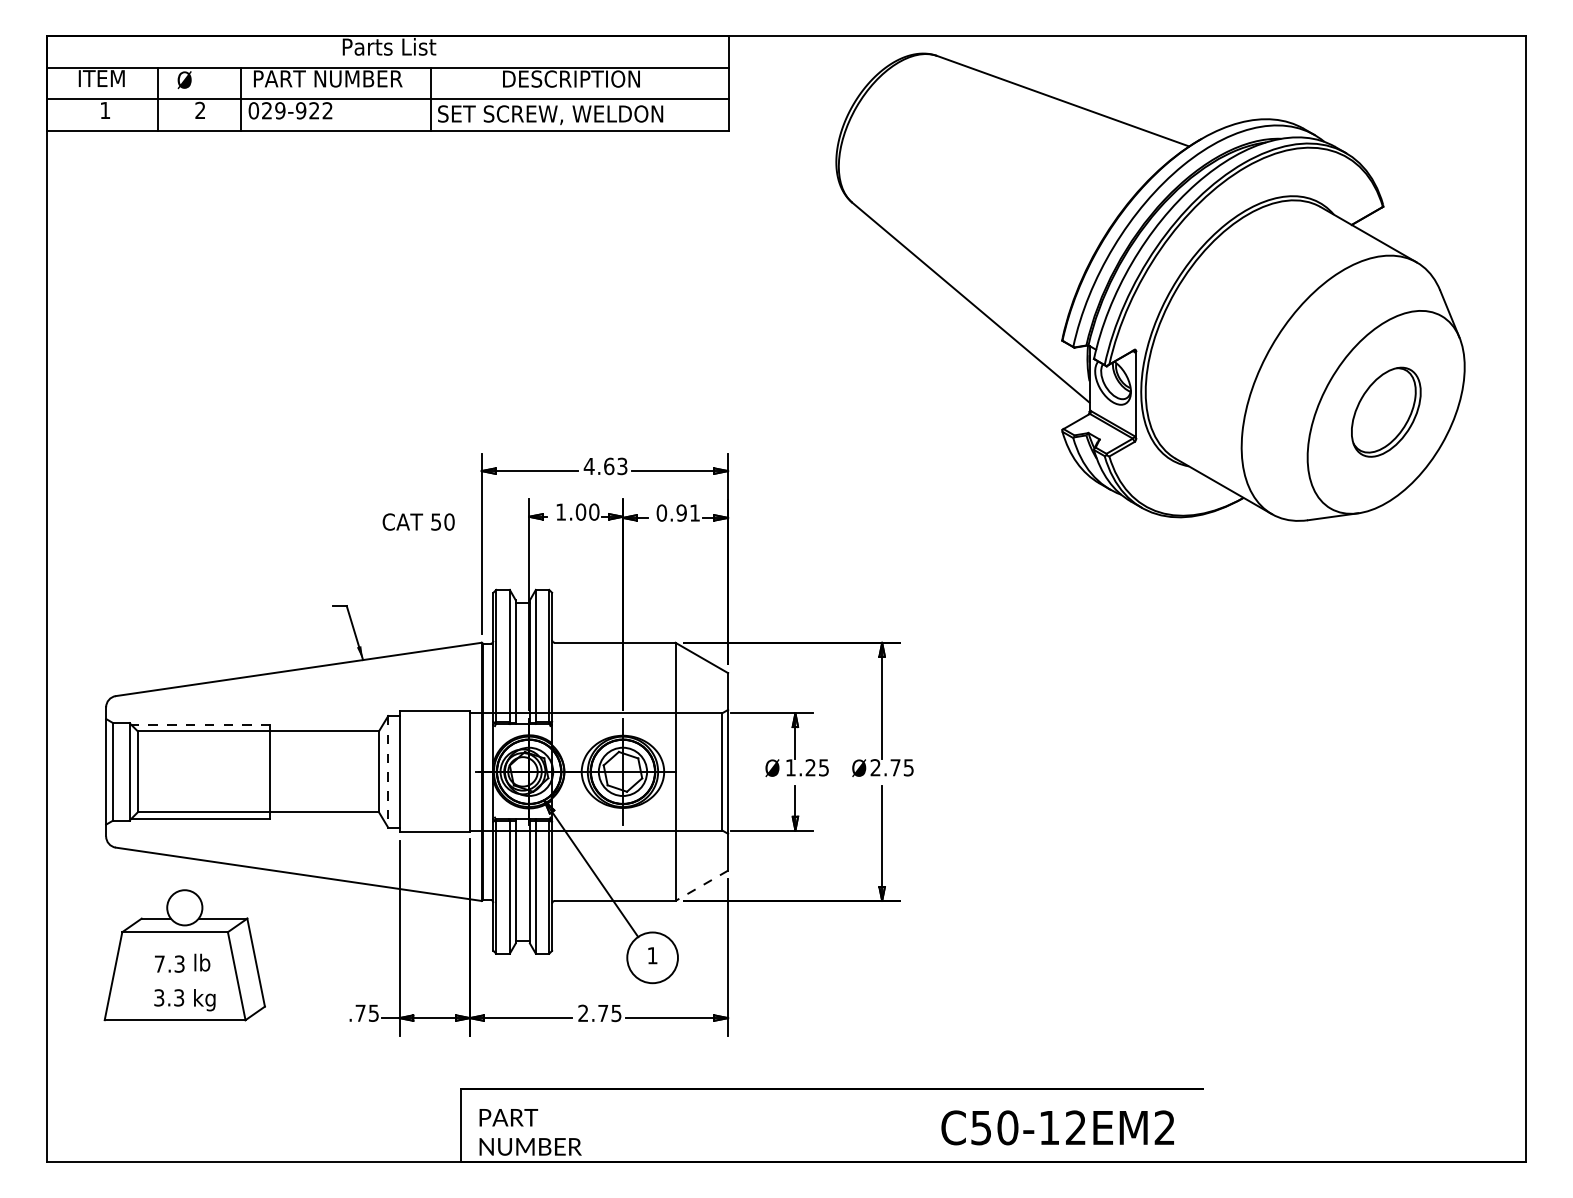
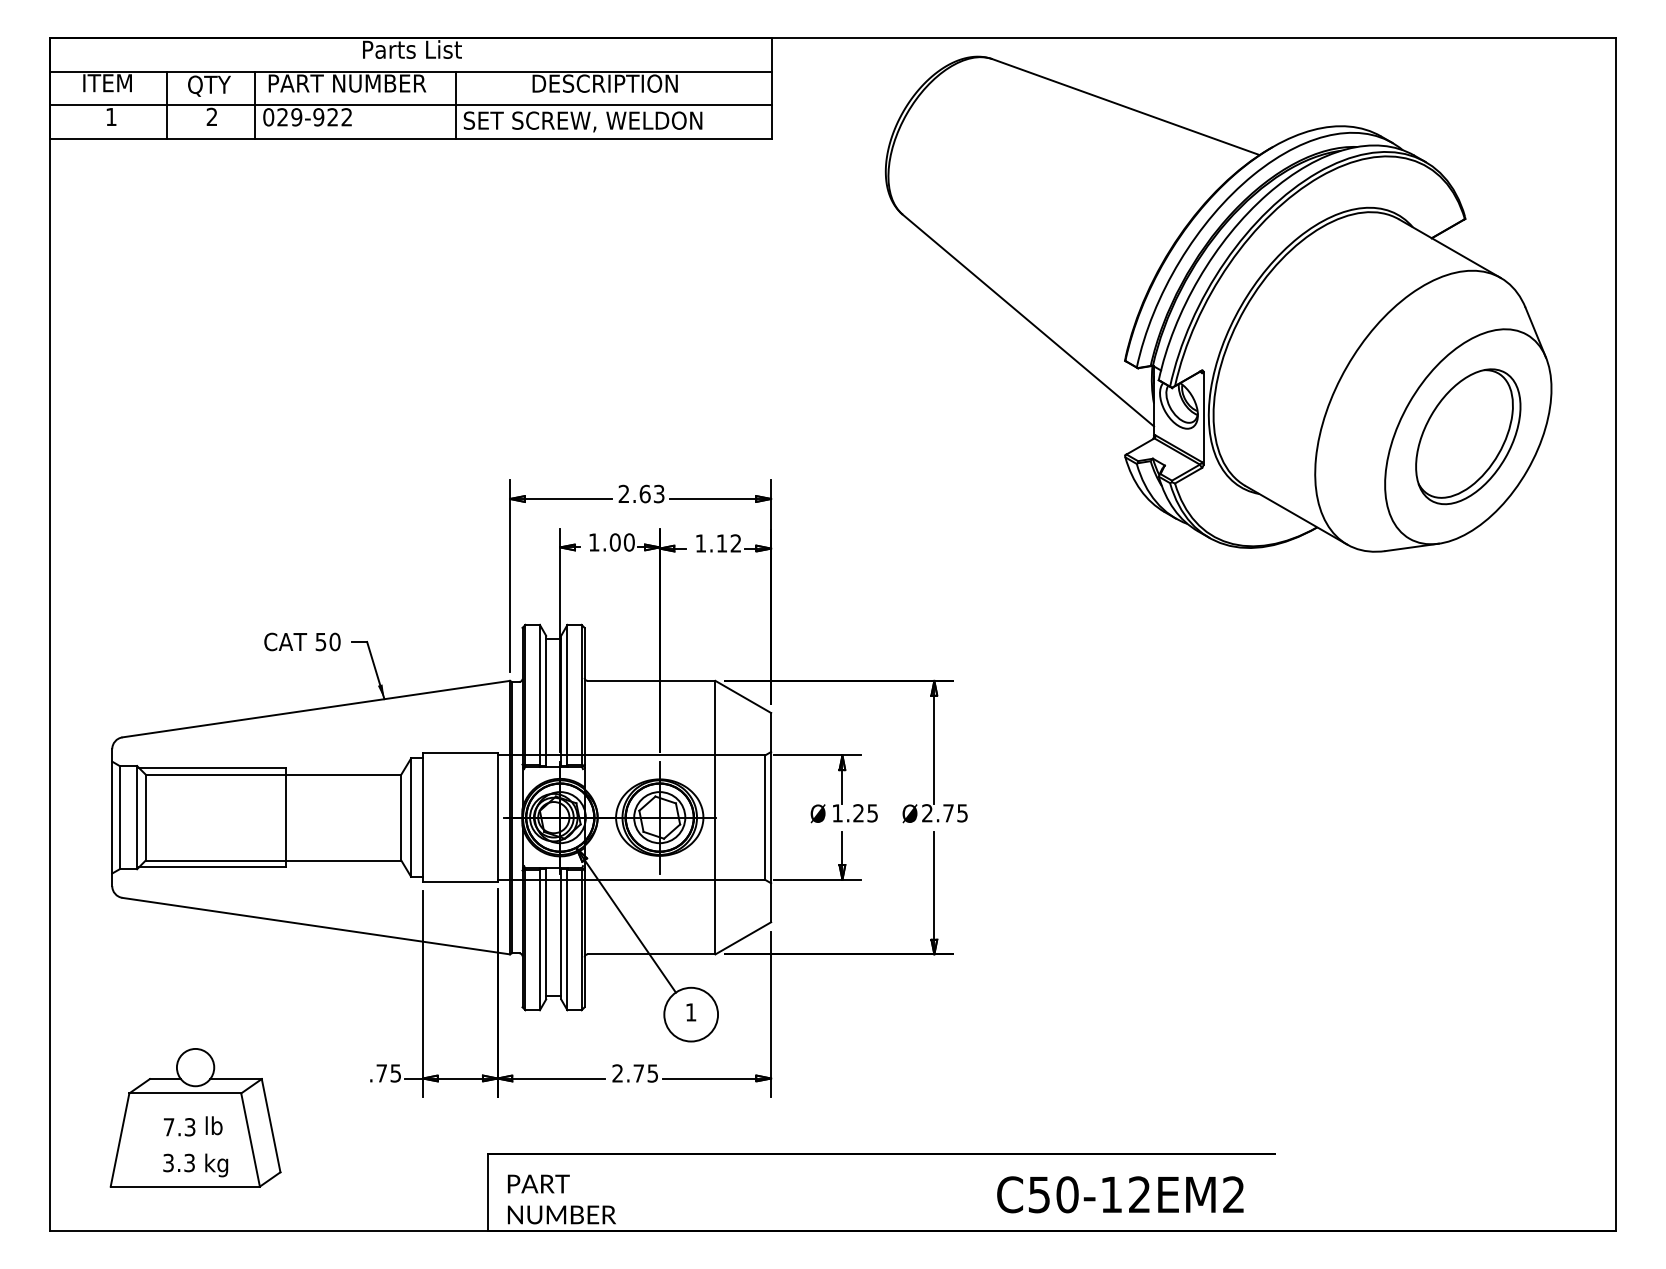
text: (197, 81) -> (209, 86), Ø -> QTY
part: (1386, 411) -> (1468, 435), size x1.43
text: (588, 465) -> (623, 493), 4.63 -> 2.63
text: (677, 512) -> (717, 542), 0.91 -> 1.12
text: (418, 521) -> (302, 641), moved
line: (200, 724) -> (212, 767), dashed -> solid
line: (388, 771) -> (411, 817), dashed -> solid
line: (701, 886) -> (742, 939), dashed -> solid
part: (184, 955) -> (195, 1118), moved

